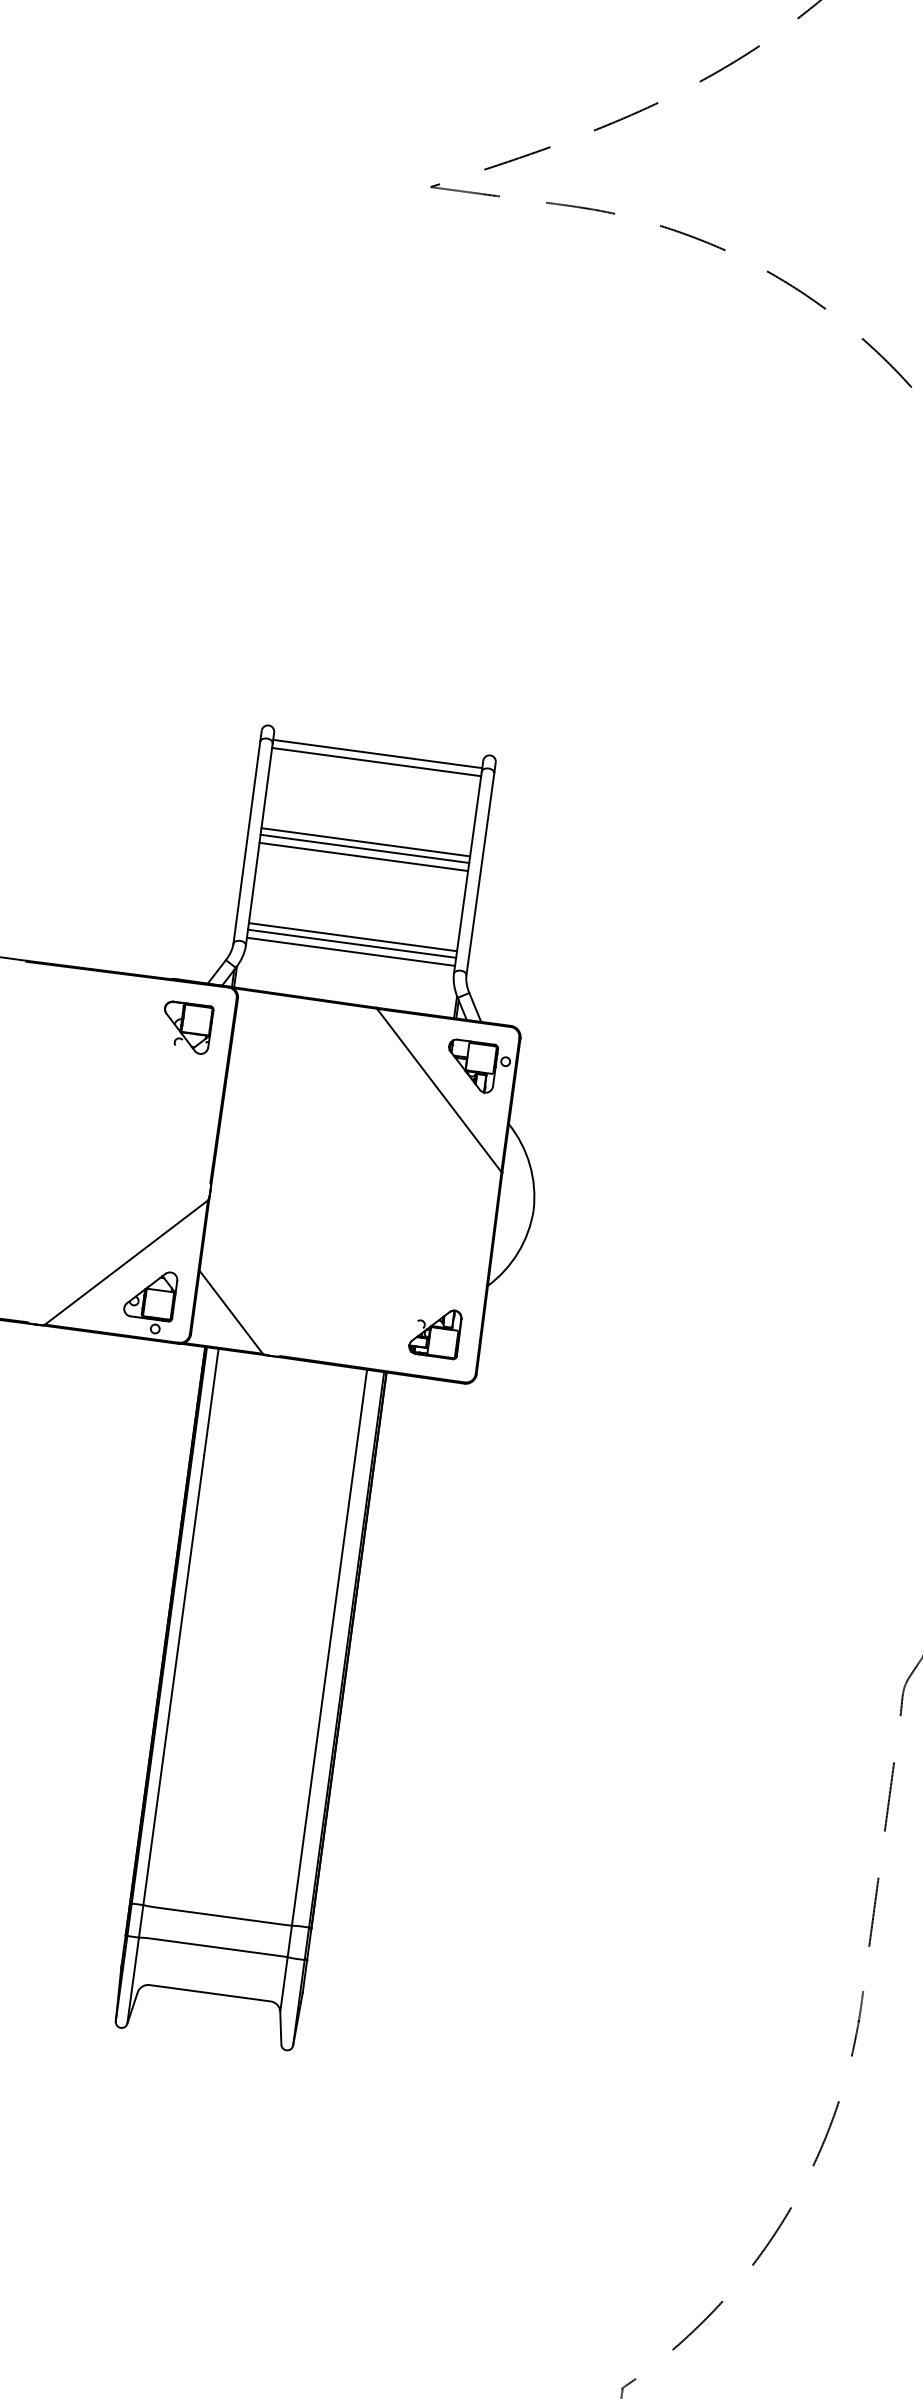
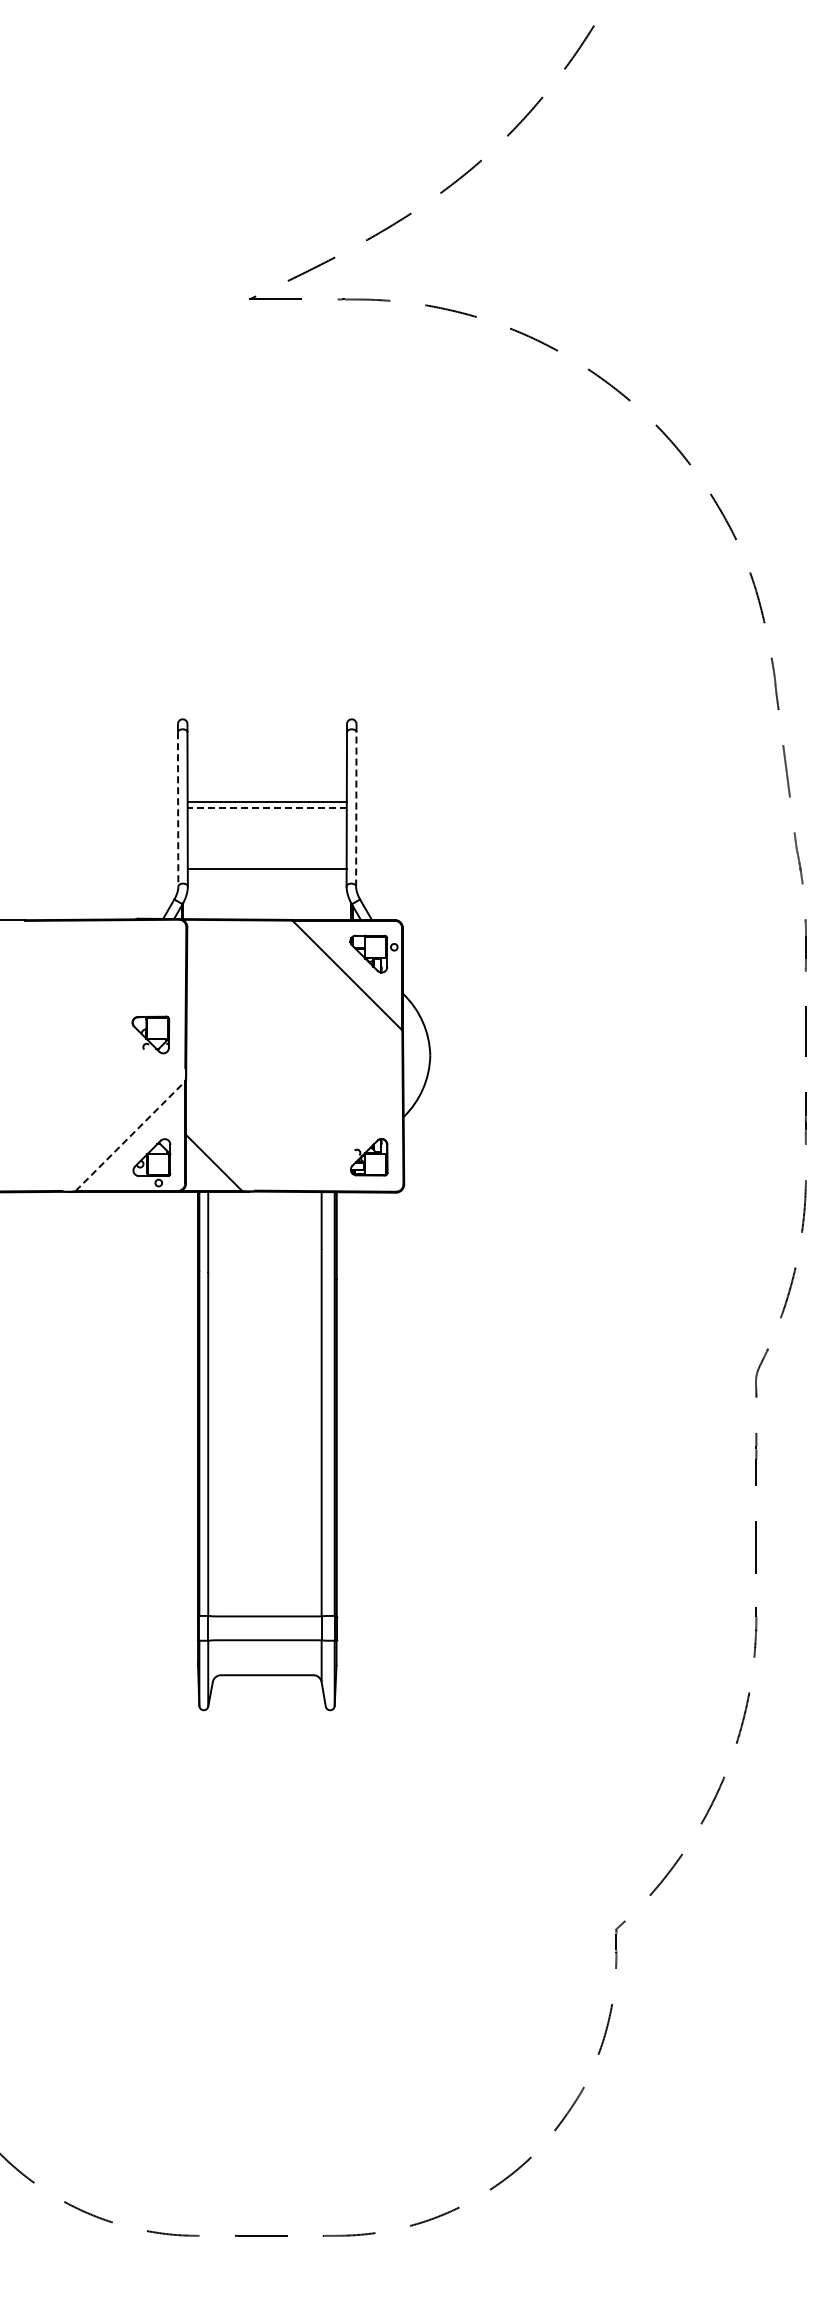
line: (378, 753) -> (267, 729), removed
line: (377, 761) -> (267, 735), removed
line: (247, 842) -> (178, 809), solid -> dashed
line: (364, 842) -> (266, 797), removed
line: (364, 857) -> (267, 808), solid -> dashed
line: (480, 873) -> (356, 808), solid -> dashed
line: (351, 943) -> (266, 874), removed
line: (350, 951) -> (266, 880), removed
part: (186, 1026) -> (150, 1034), moved
line: (126, 1261) -> (130, 1135), solid -> dashed

